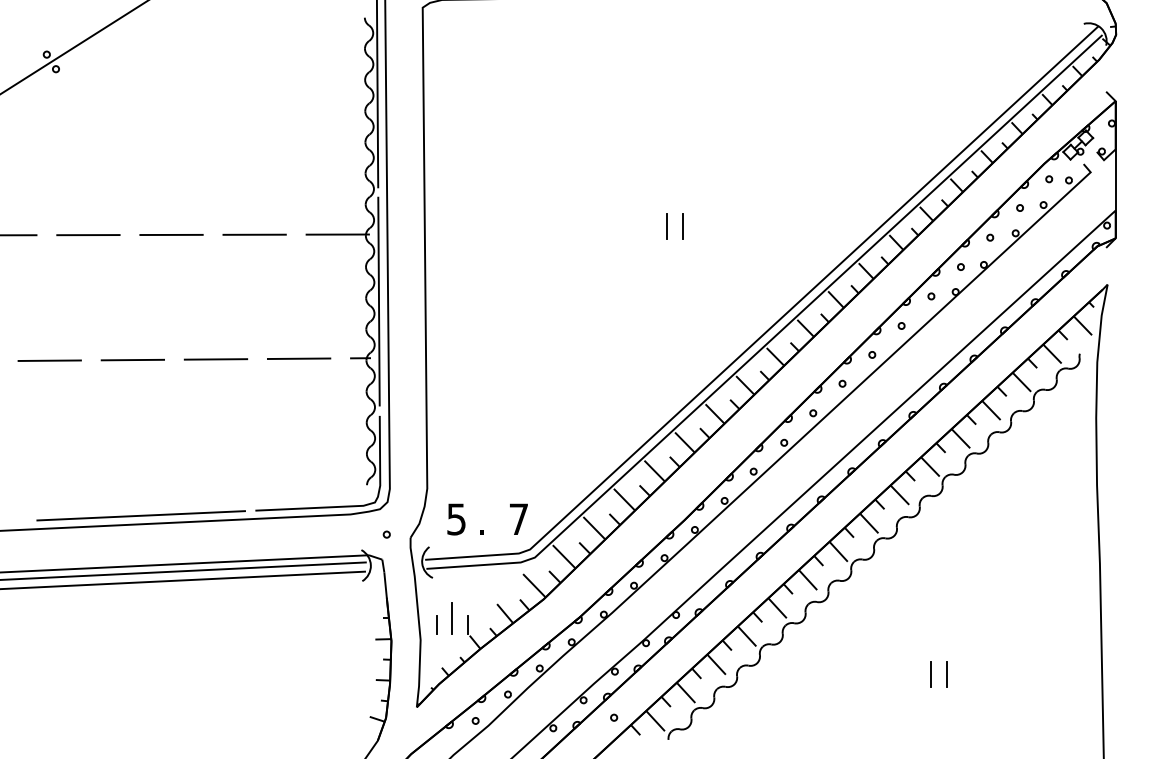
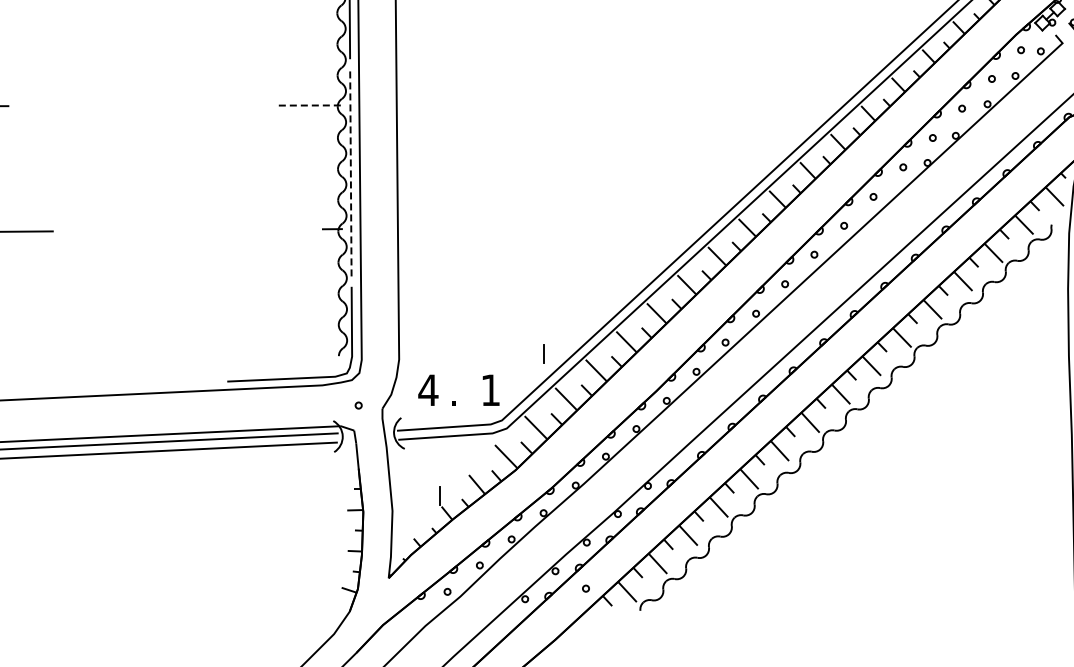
line: (666, 225) -> (638, 96), removed
line: (683, 225) -> (655, 96), removed
line: (171, 234) -> (143, 105), removed
line: (254, 234) -> (226, 105), removed
line: (337, 234) -> (309, 105), solid -> dashed
line: (88, 235) -> (60, 106), removed
line: (379, 301) -> (351, 172), solid -> dashed
line: (298, 358) -> (270, 229), removed
line: (132, 359) -> (104, 230), removed
line: (215, 359) -> (187, 230), removed
line: (140, 515) -> (112, 386), removed
text: (518, 518) -> (490, 389), 7 -> 1
text: (456, 519) -> (428, 390), 5 -> 4
line: (451, 618) -> (423, 489), removed
line: (436, 624) -> (543, 353), moved
line: (930, 674) -> (902, 545), removed
line: (947, 674) -> (919, 545), removed

